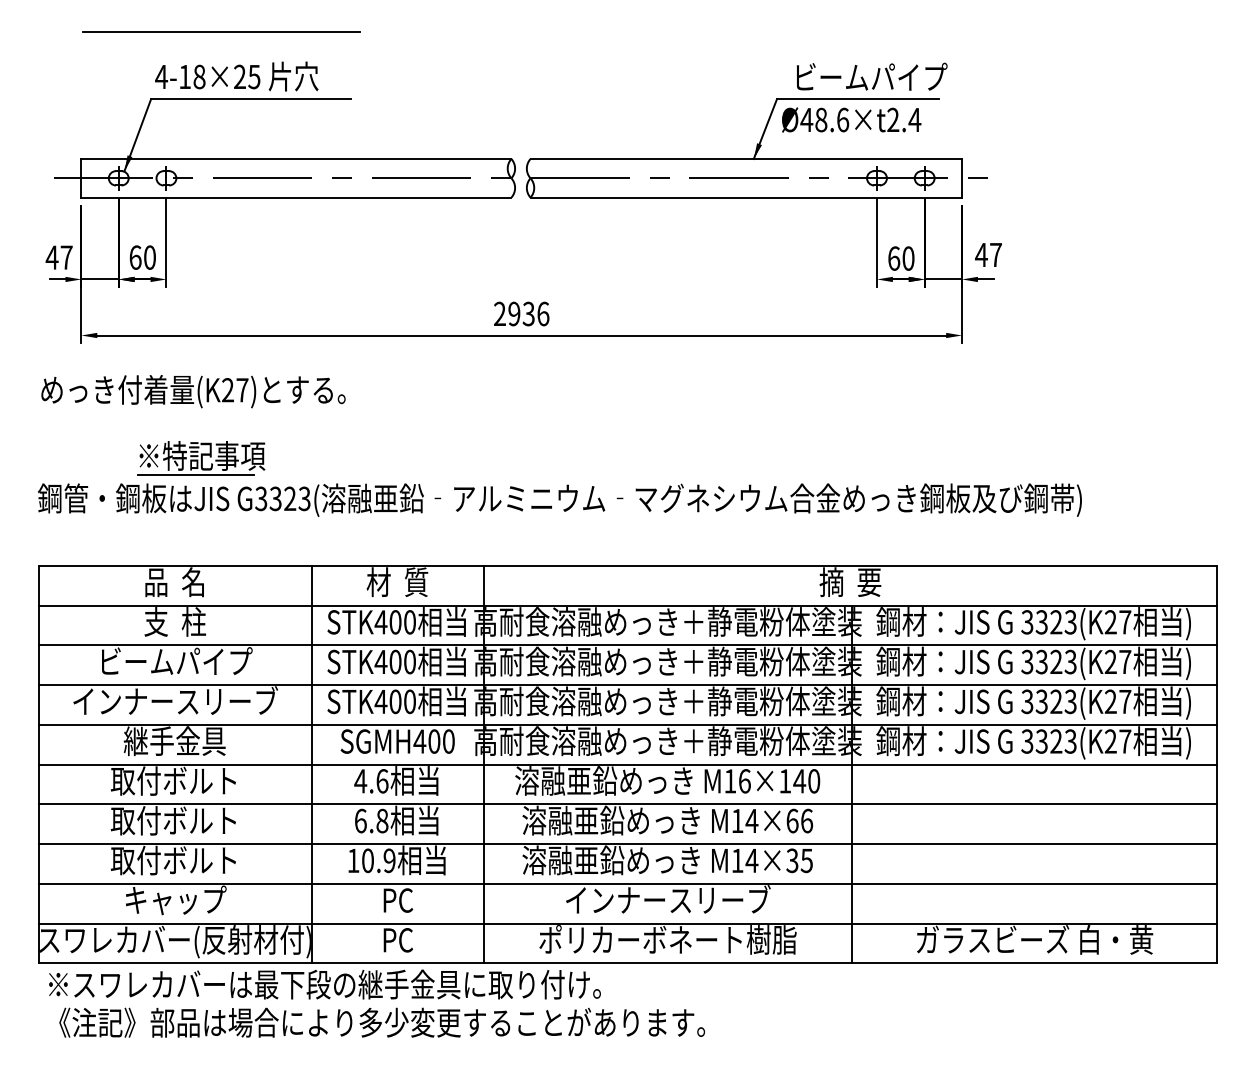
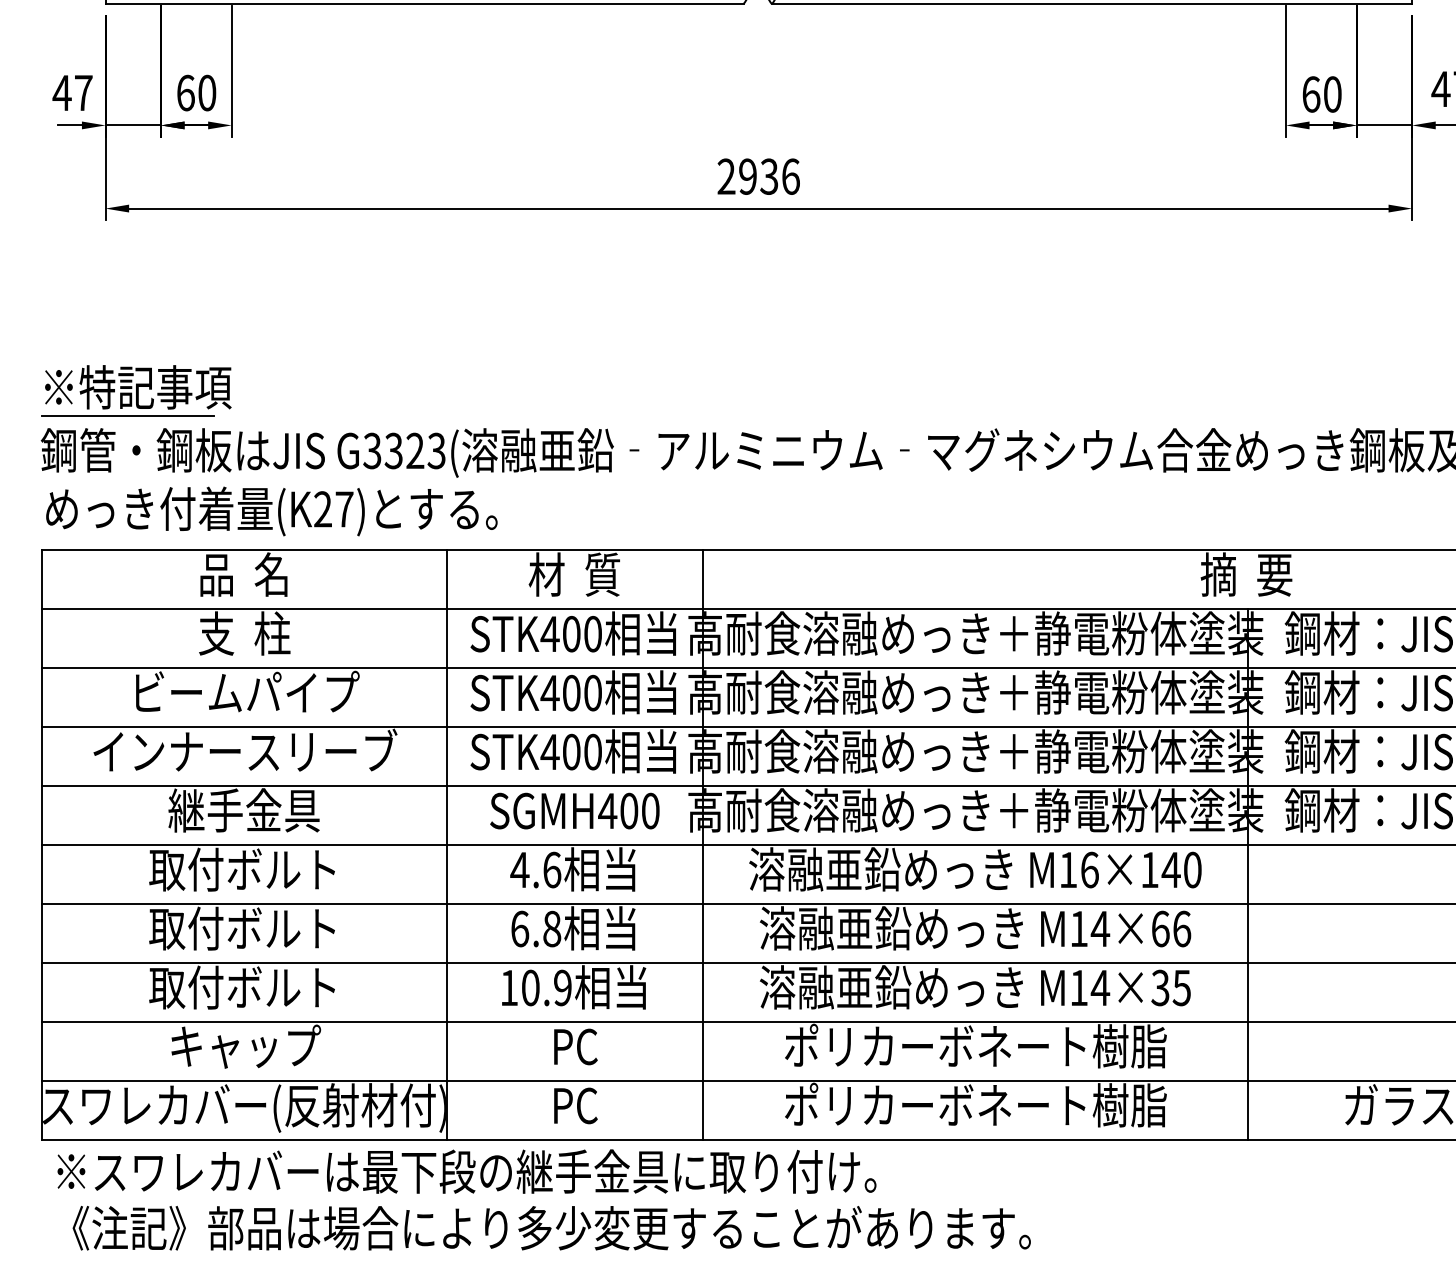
text: (193, 391) -> (271, 511), moved
part: (201, 458) -> (136, 391), moved
text: (667, 900) -> (975, 1046), インナースリーブ -> ポリカーボネート樹脂

